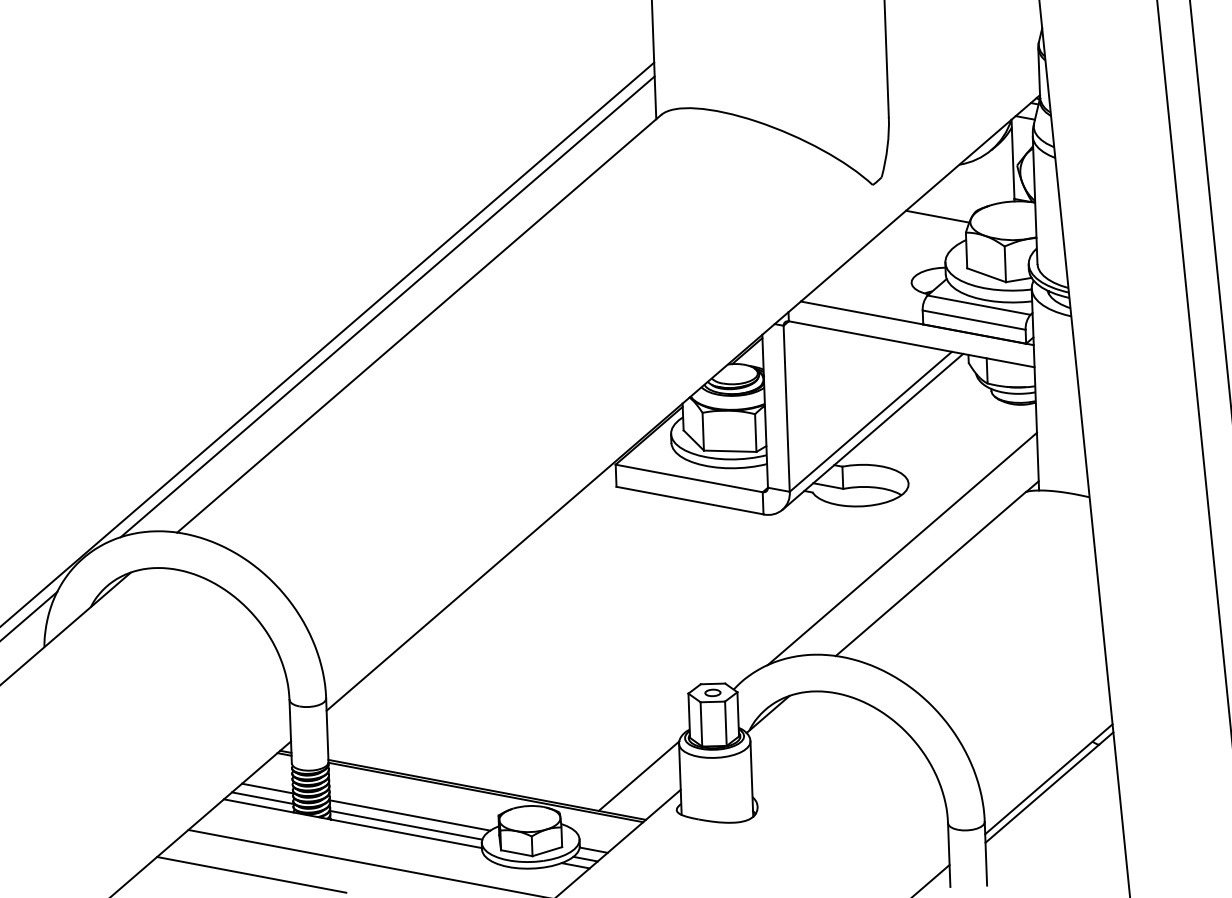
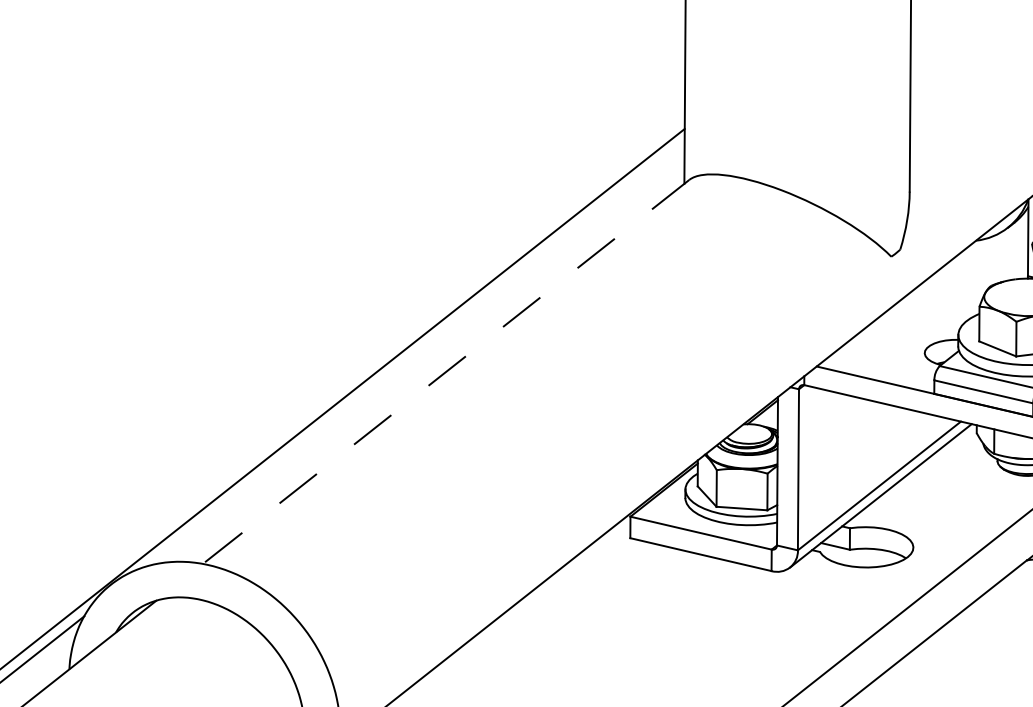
line: (937, 216) -> (952, 289), removed
line: (387, 306) -> (416, 353), removed
line: (419, 323) -> (446, 371), solid -> dashed

